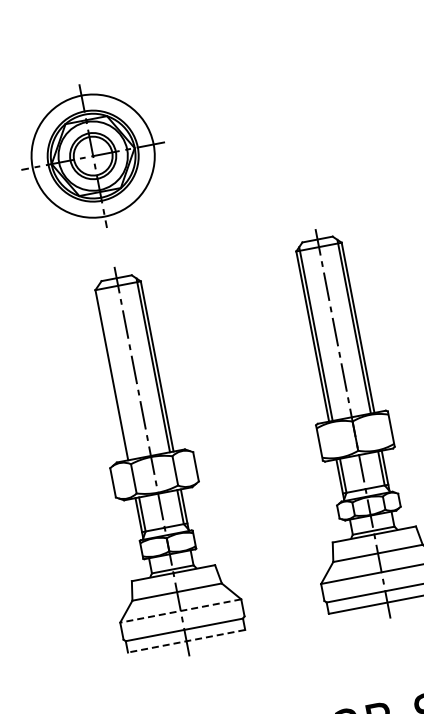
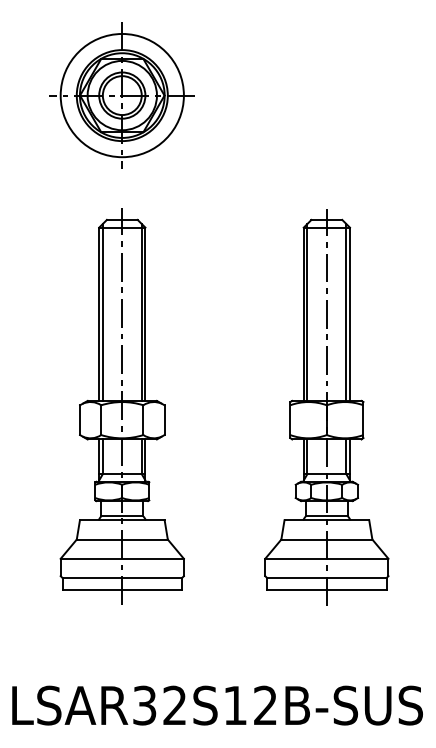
line: (114, 371) -> (102, 311), added
line: (180, 610) -> (122, 558), dashed -> solid
line: (186, 641) -> (122, 589), dashed -> solid

